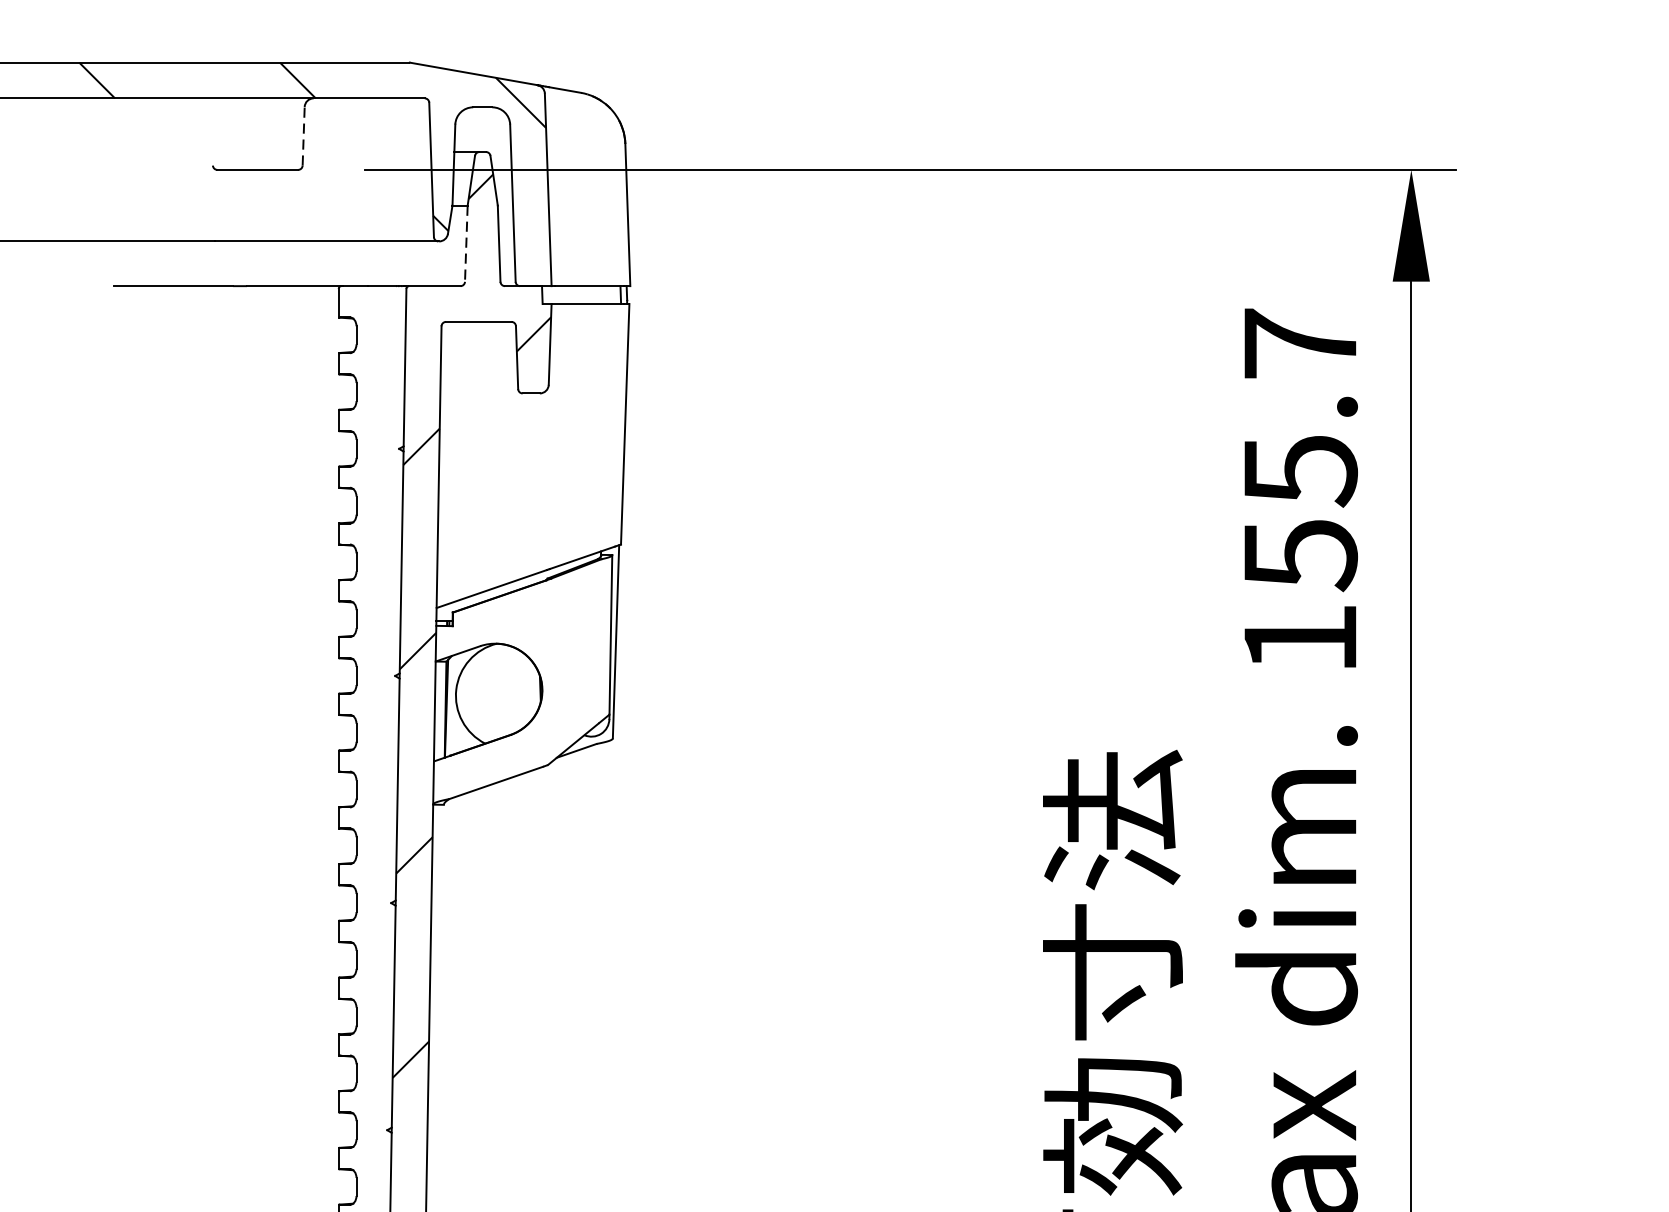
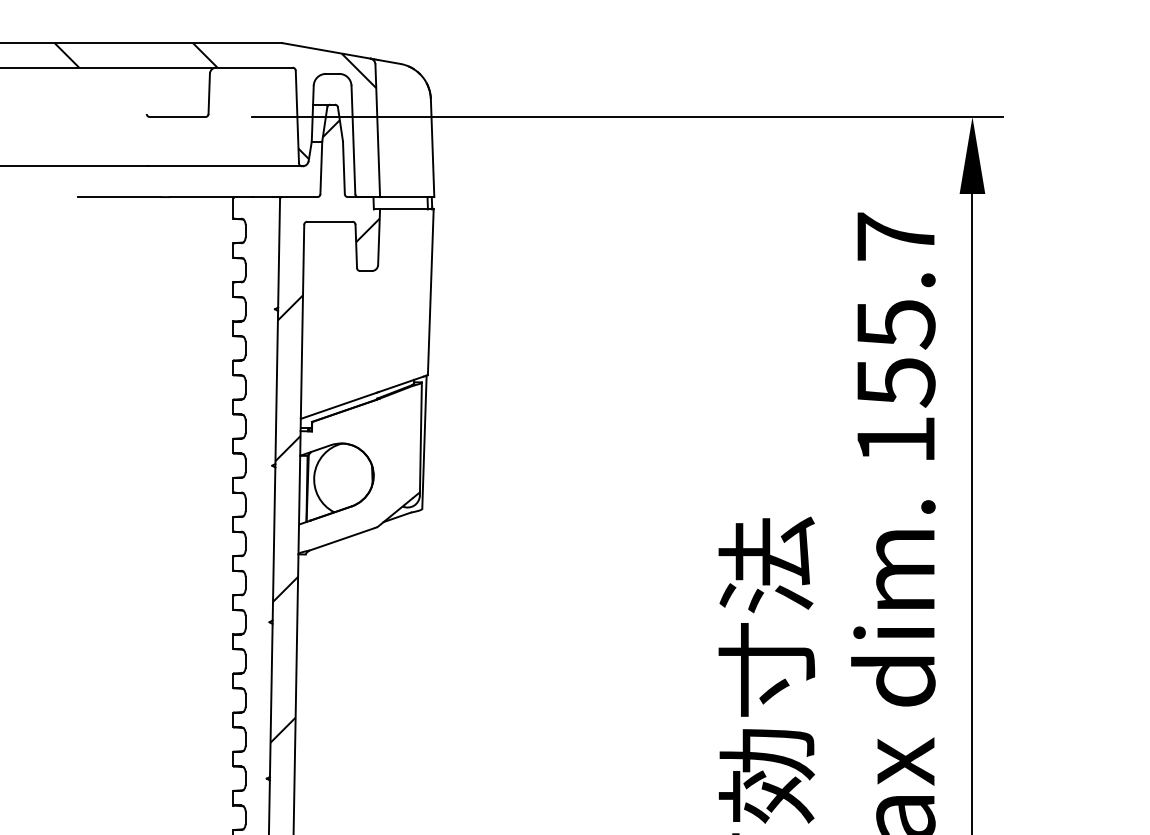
line: (304, 135) -> (209, 93), dashed -> solid
line: (466, 244) -> (321, 168), dashed -> solid

